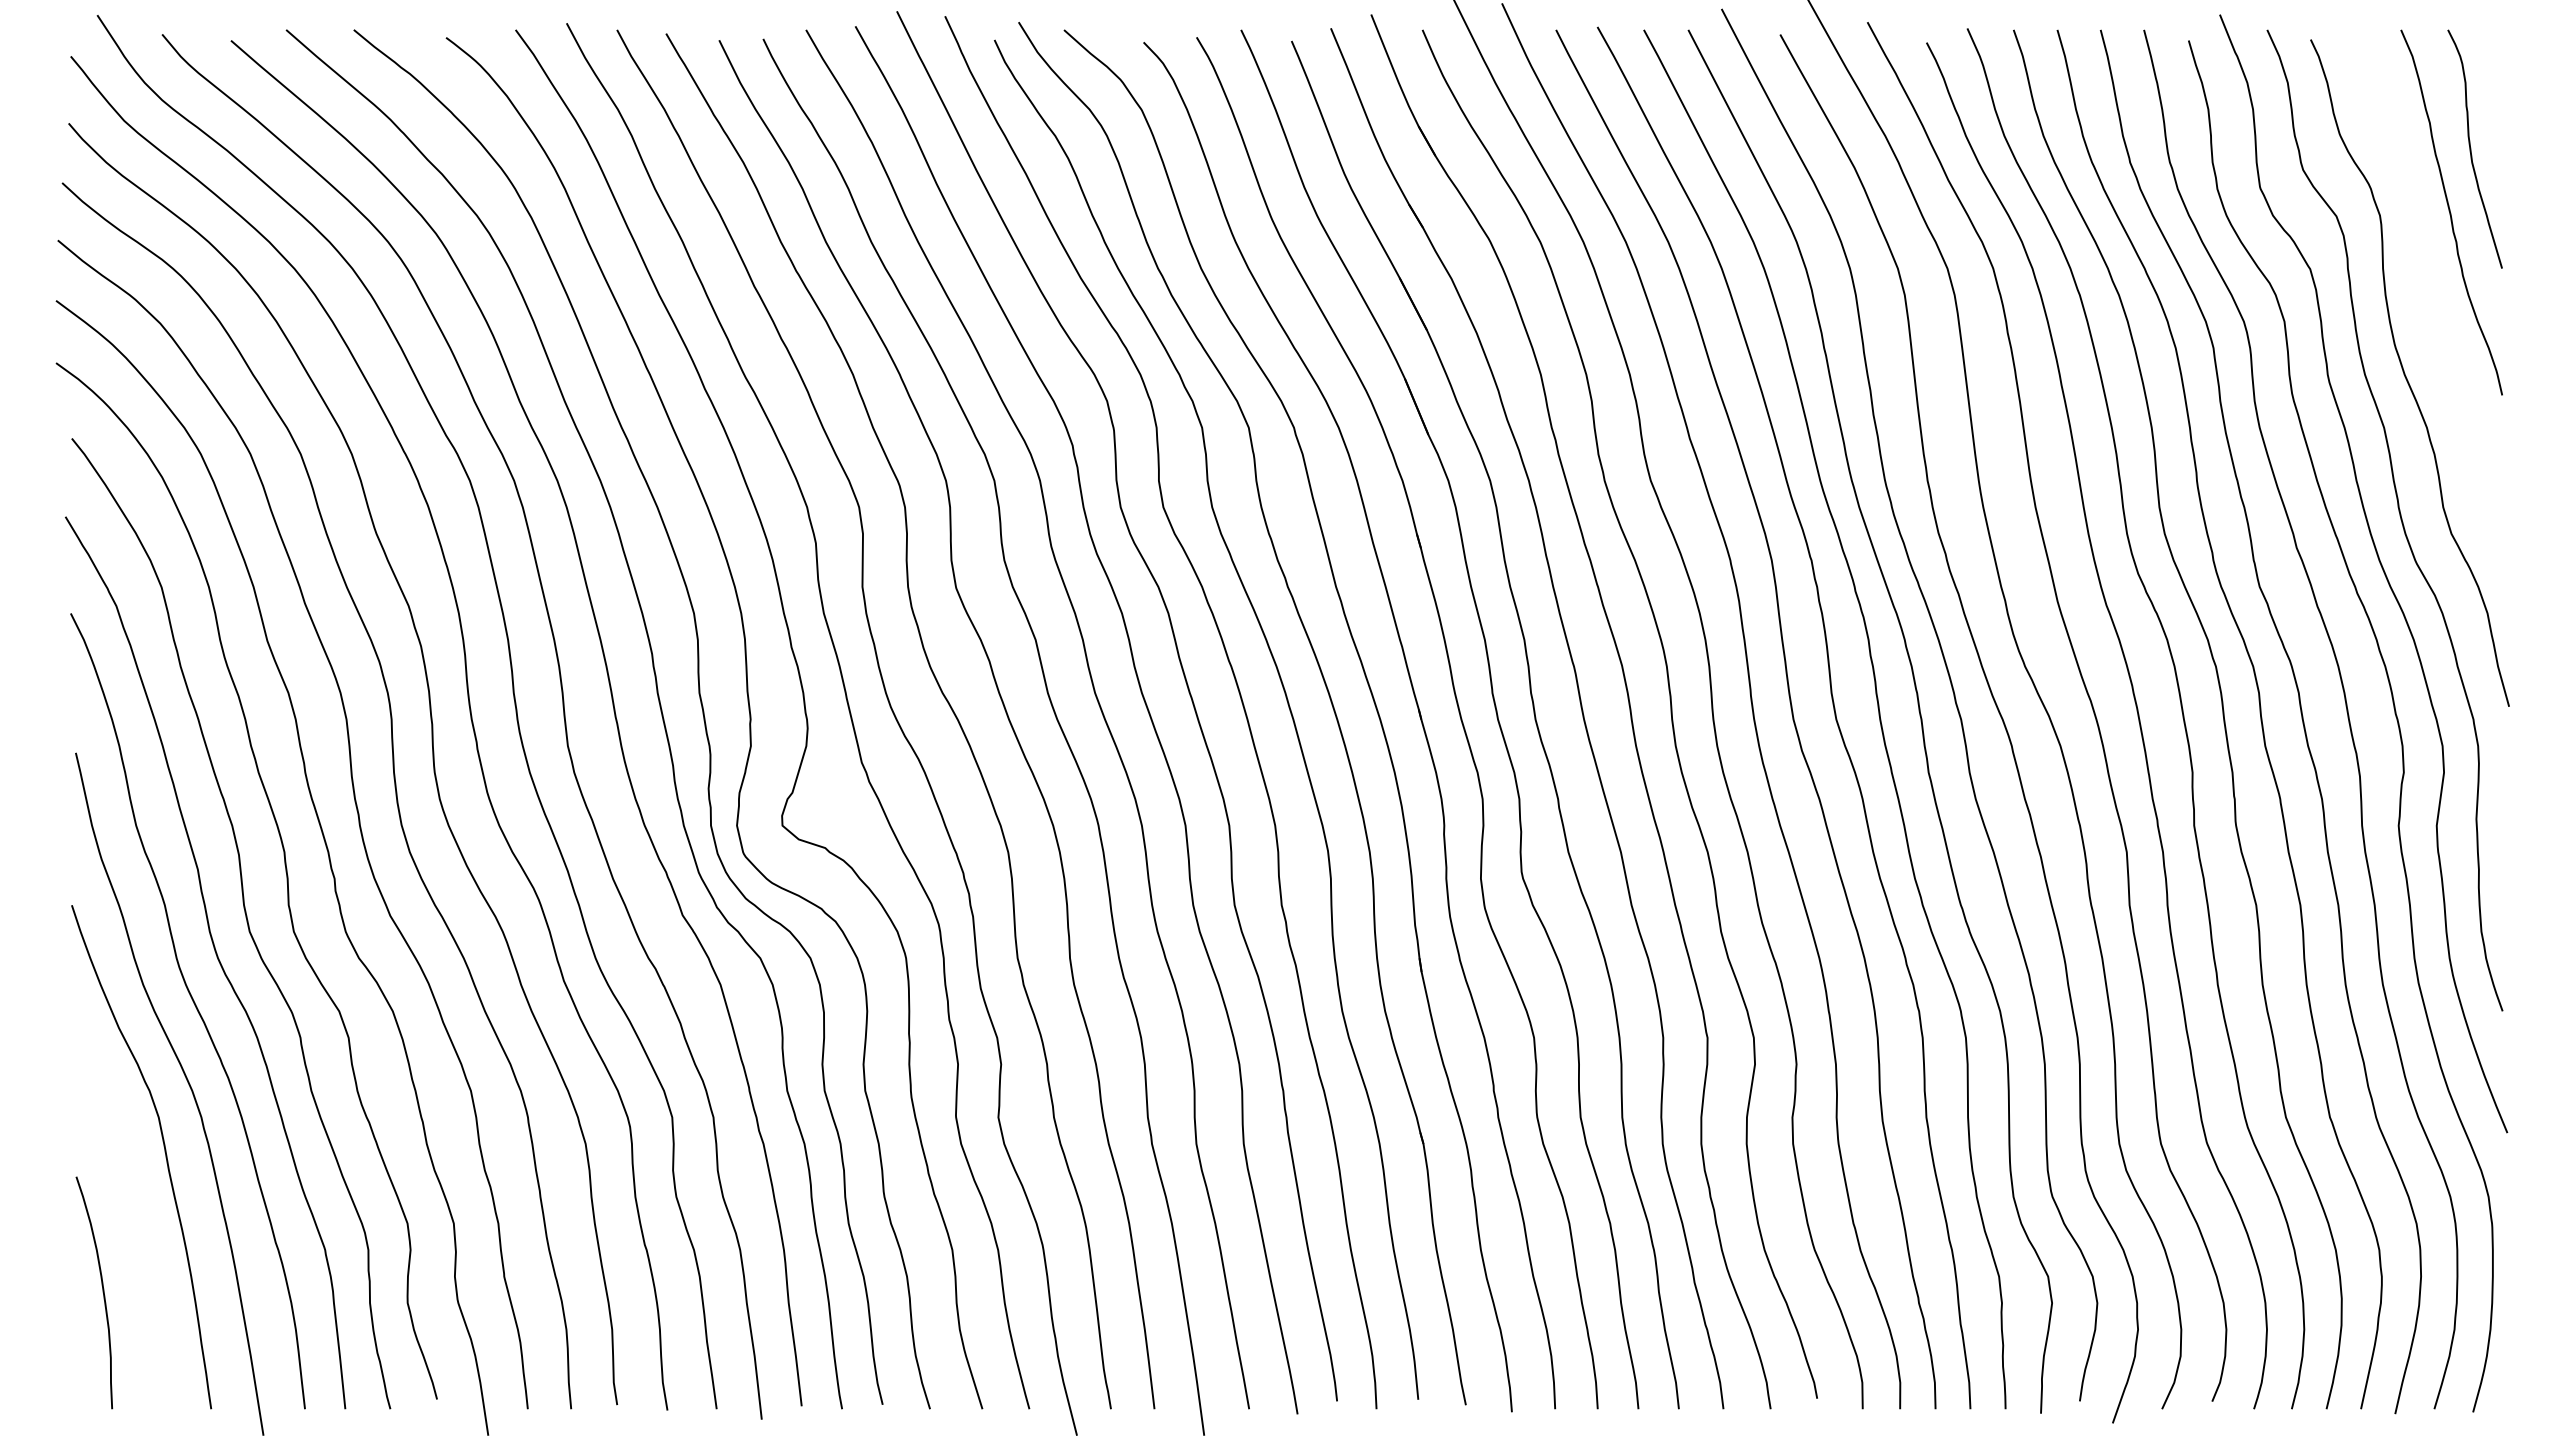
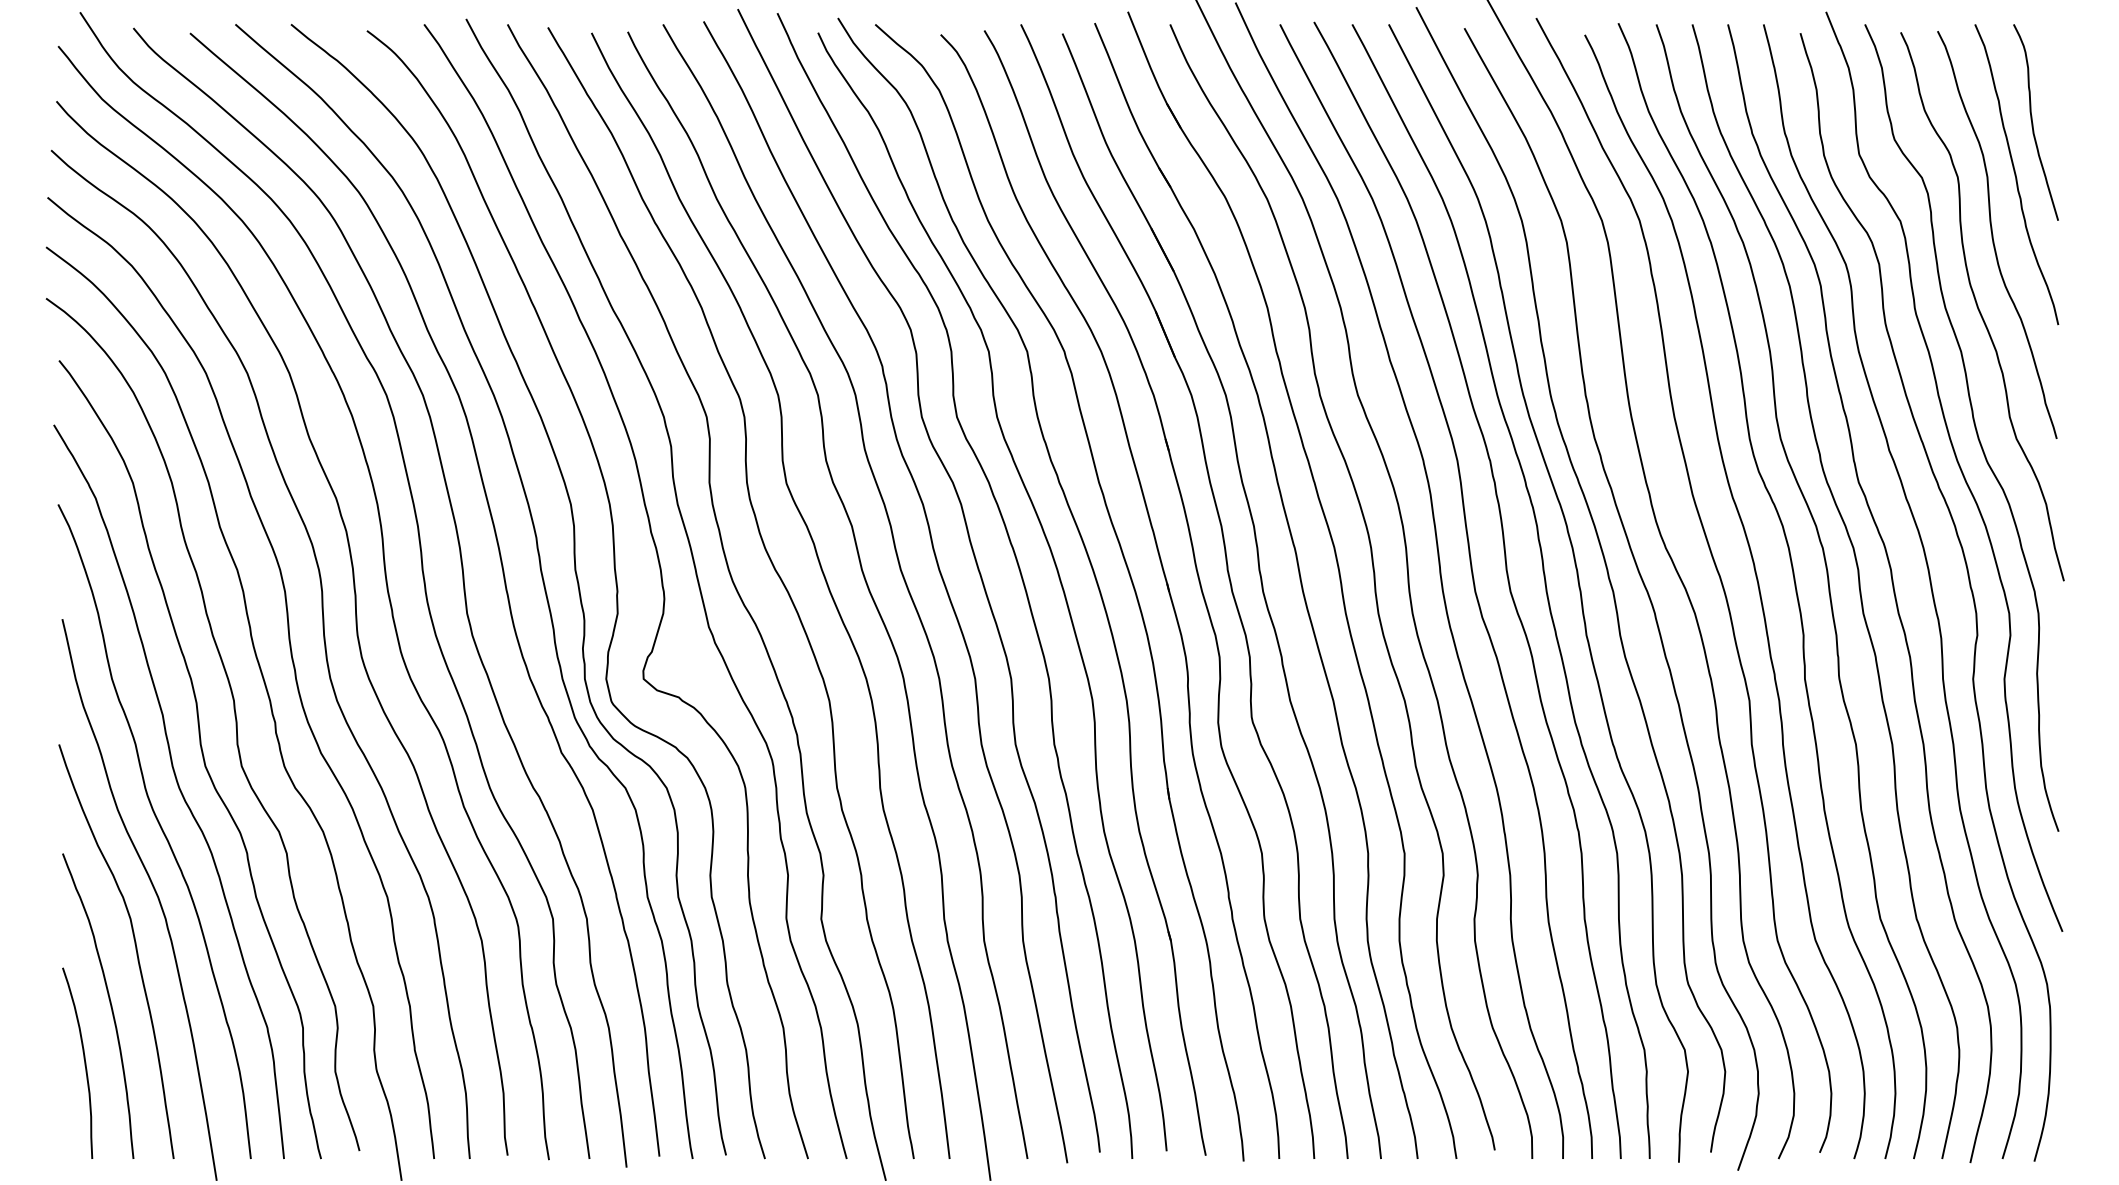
curve: (2423, 287) -> (1993, 236), added
curve: (133, 1220) -> (109, 1003), added

